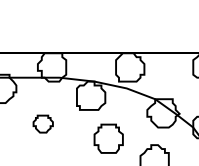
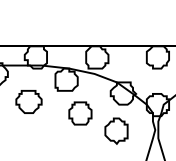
part: (42, 123) -> (28, 101), size x1.67

